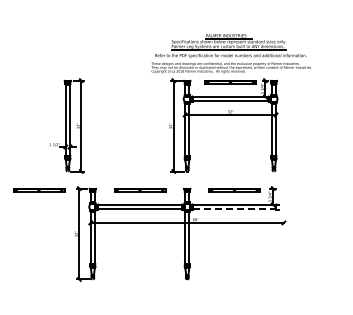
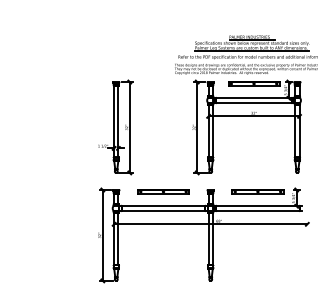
part: (67, 125) -> (115, 126), moved
line: (39, 190) -> (62, 191), removed
line: (234, 209) -> (257, 210), dashed -> solid

